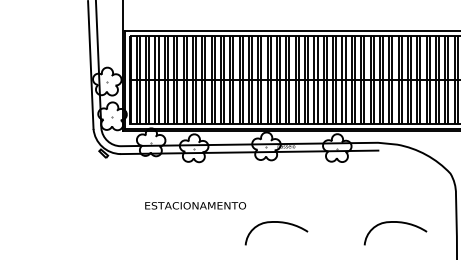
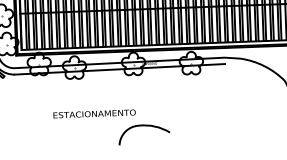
text: (195, 205) -> (94, 113), moved
curve: (398, 223) -> (243, 122), removed

